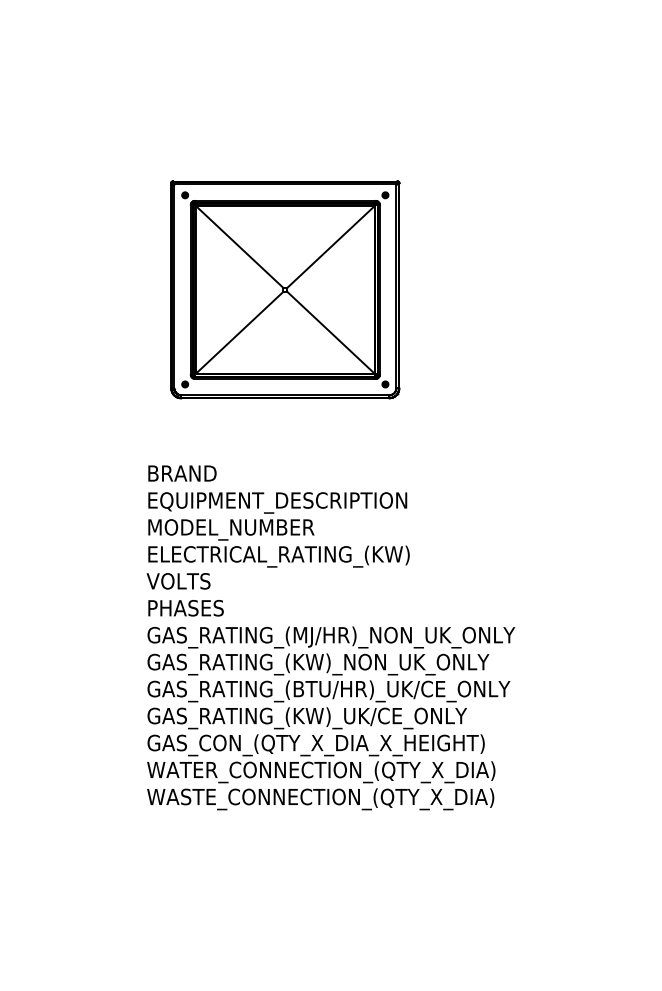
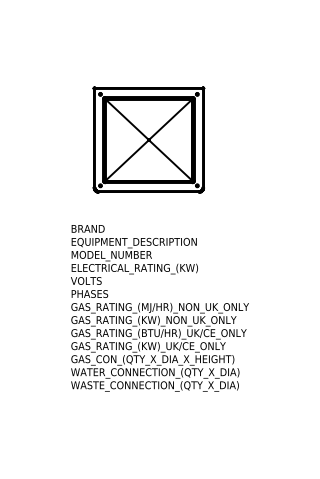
part: (284, 288) -> (148, 139), moved

